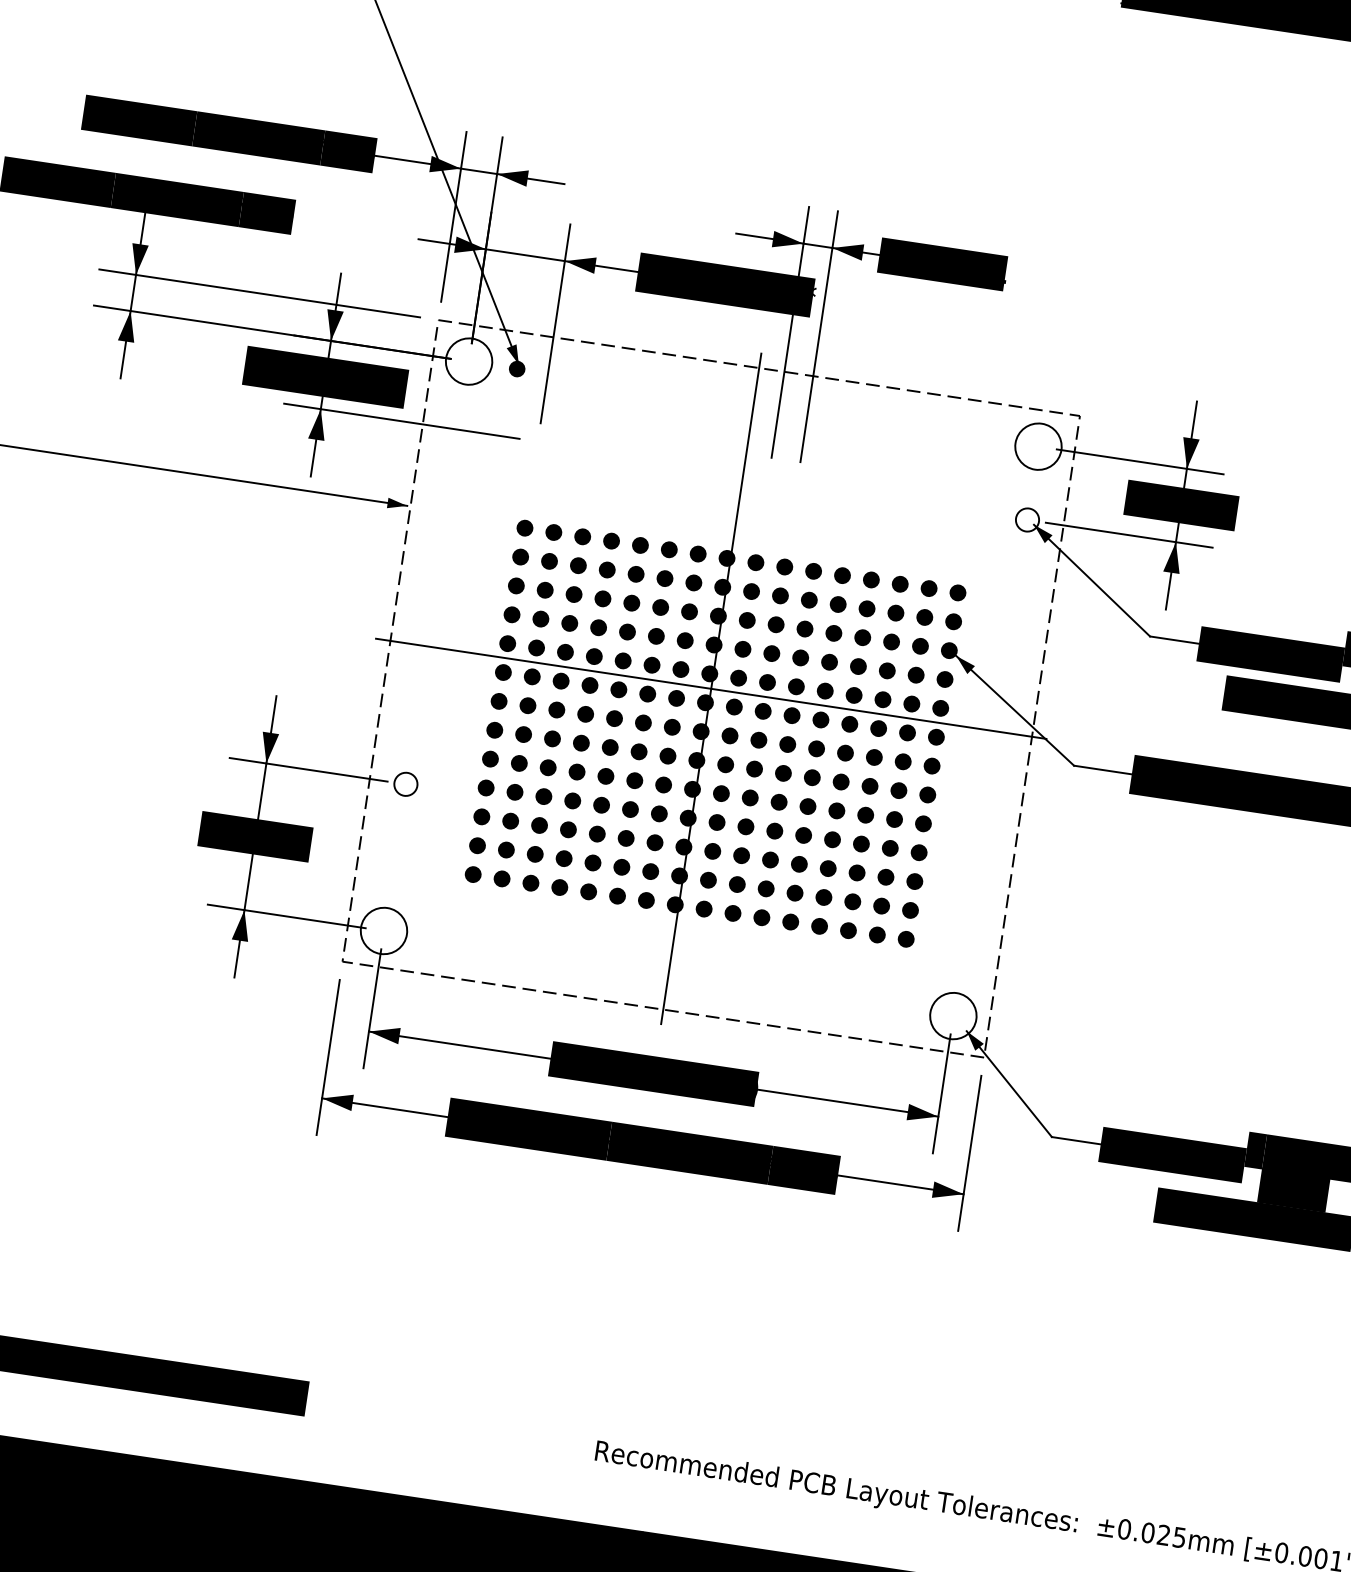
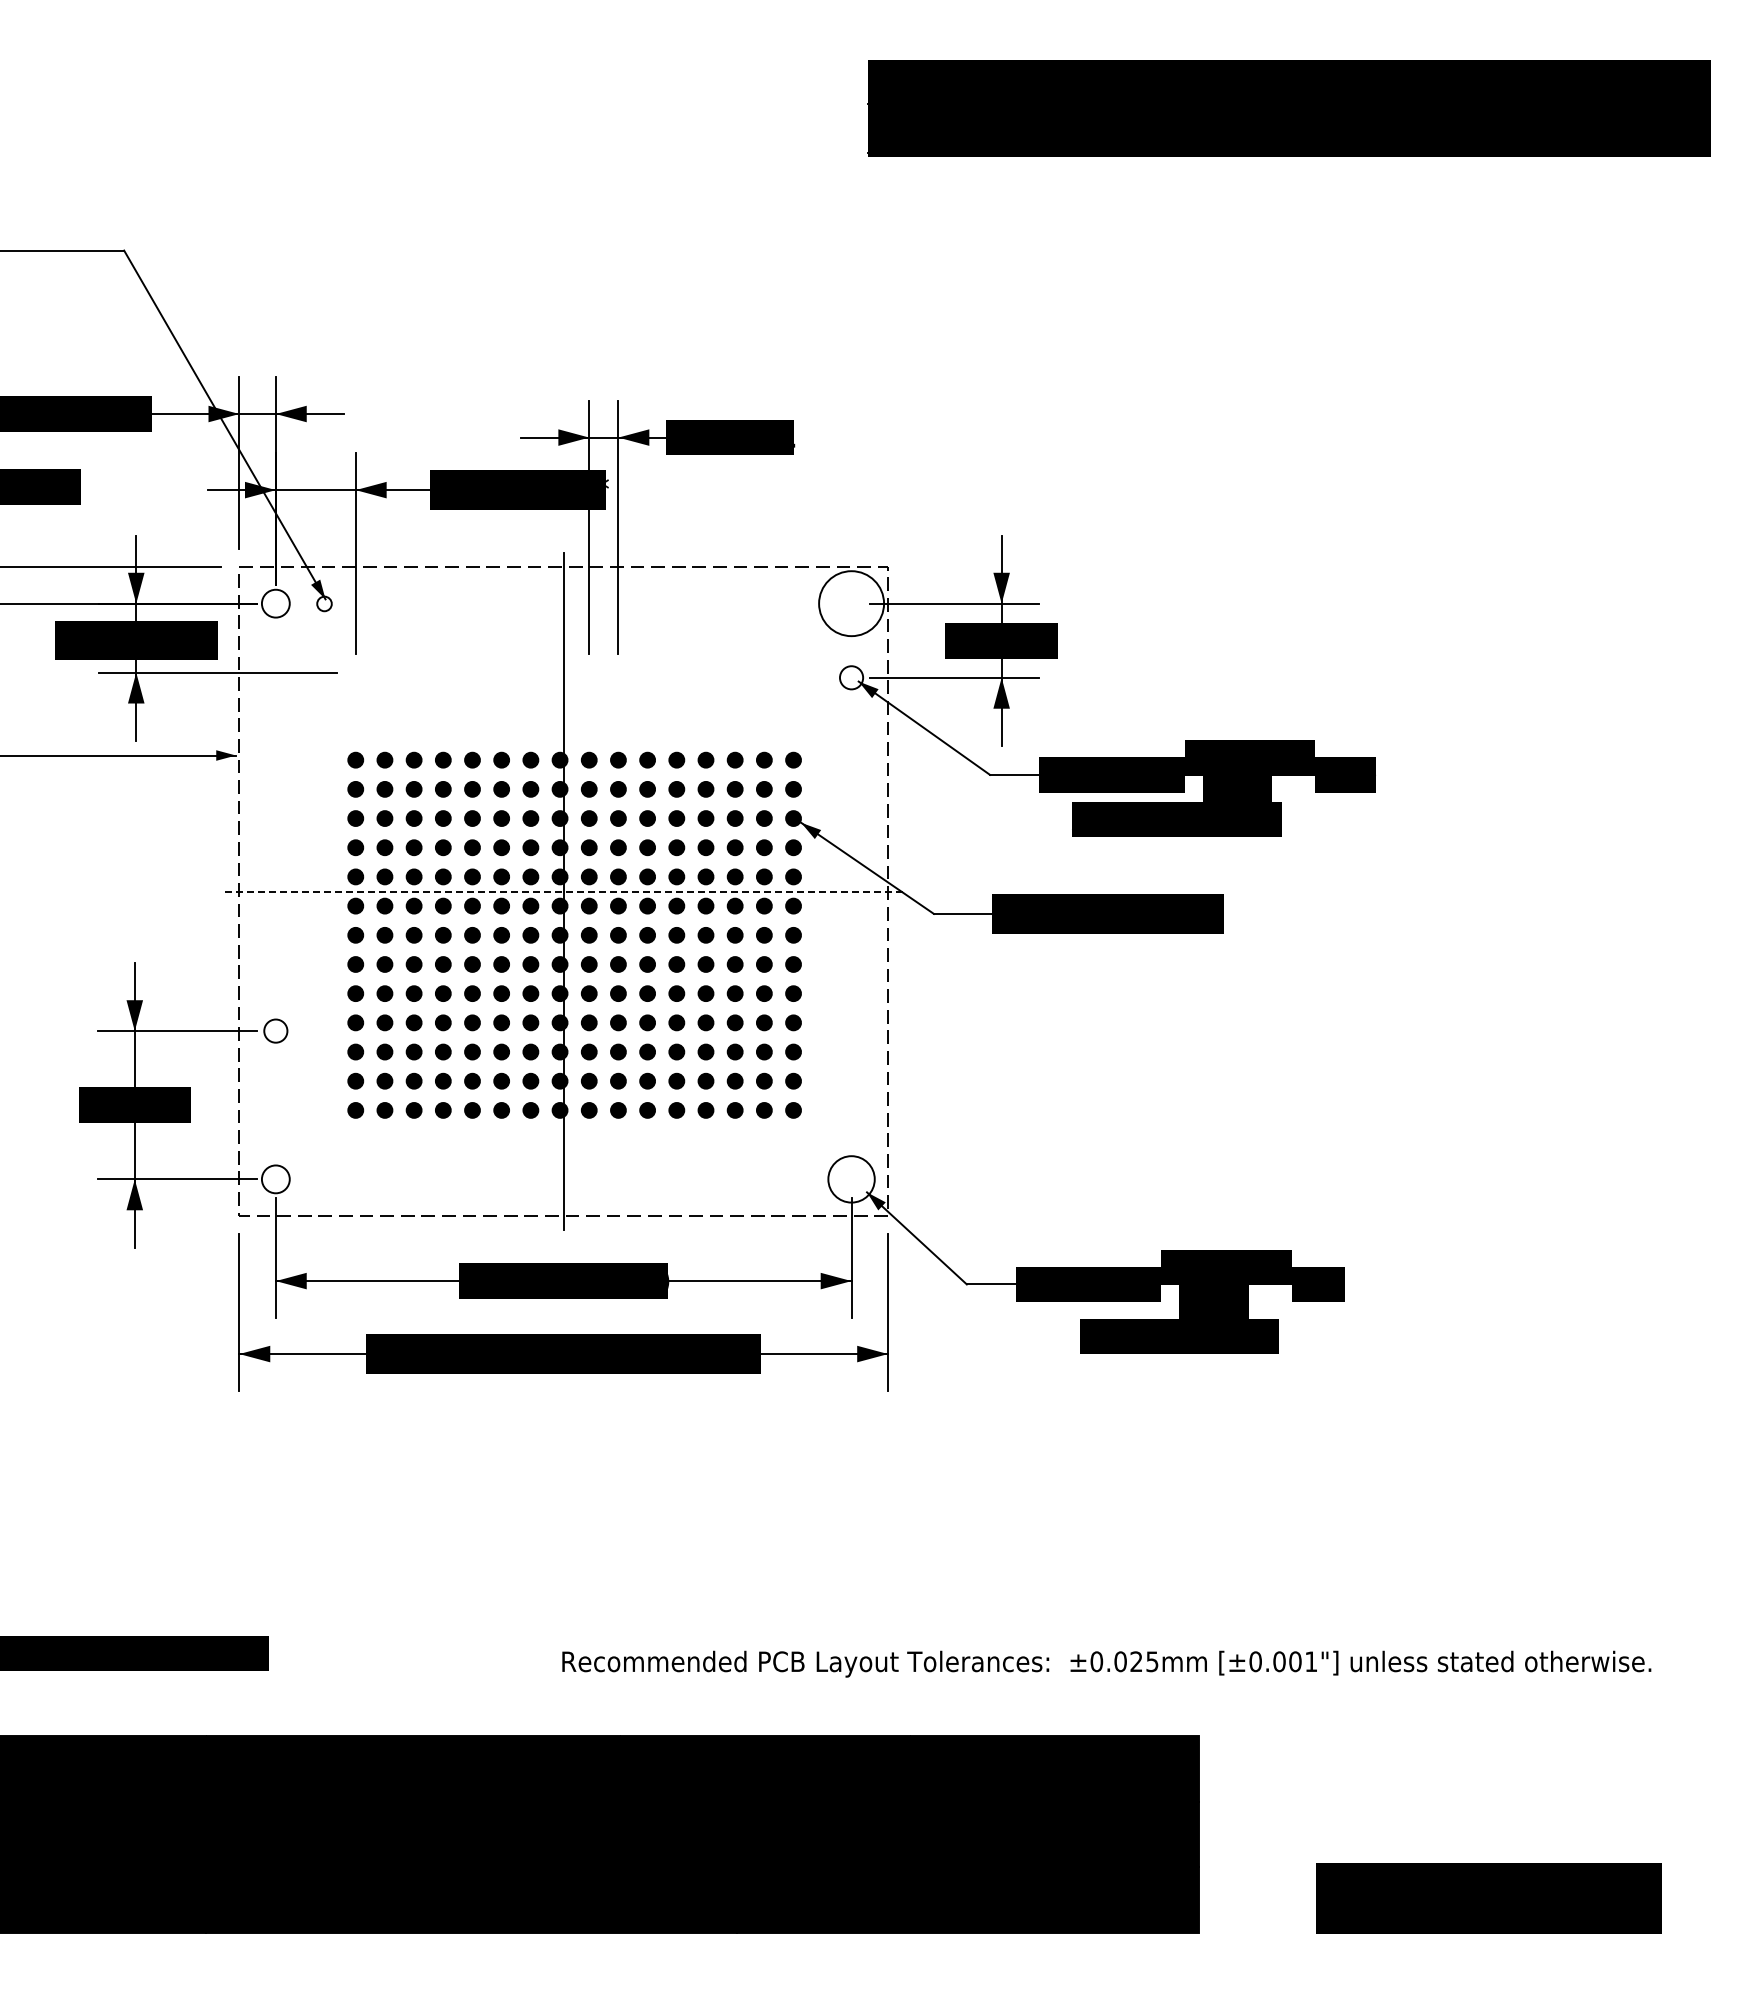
circle: (468, 361) -> (275, 603), size x0.6
fill: (517, 368) -> (324, 603), removed
circle: (1038, 446) -> (851, 603), size x1.4
line: (711, 688) -> (563, 891), solid -> dashed
circle: (383, 931) -> (275, 1179), size x0.6

